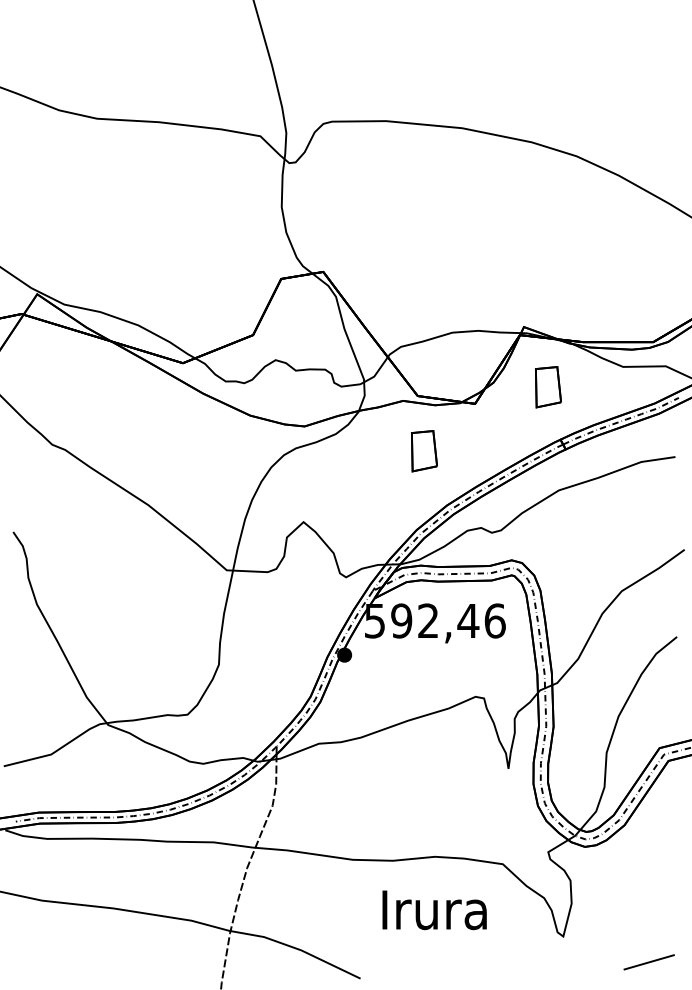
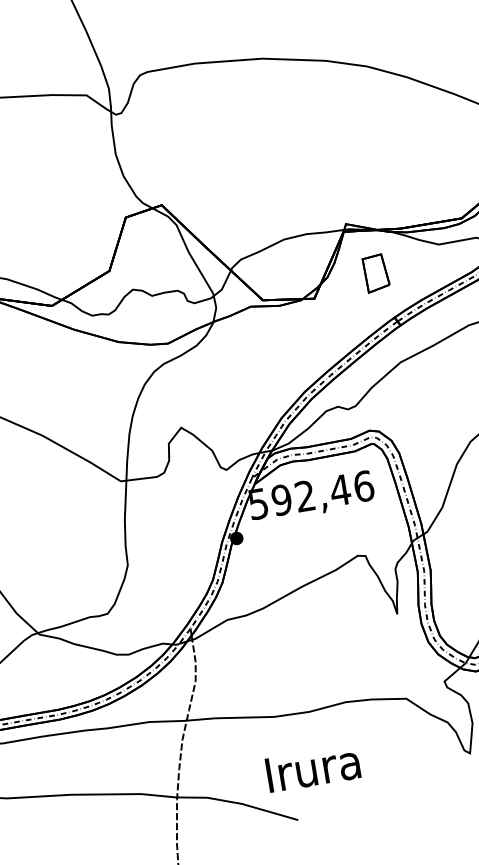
part: (424, 451) -> (276, 347), removed
text: (434, 910) -> (313, 768), moved

